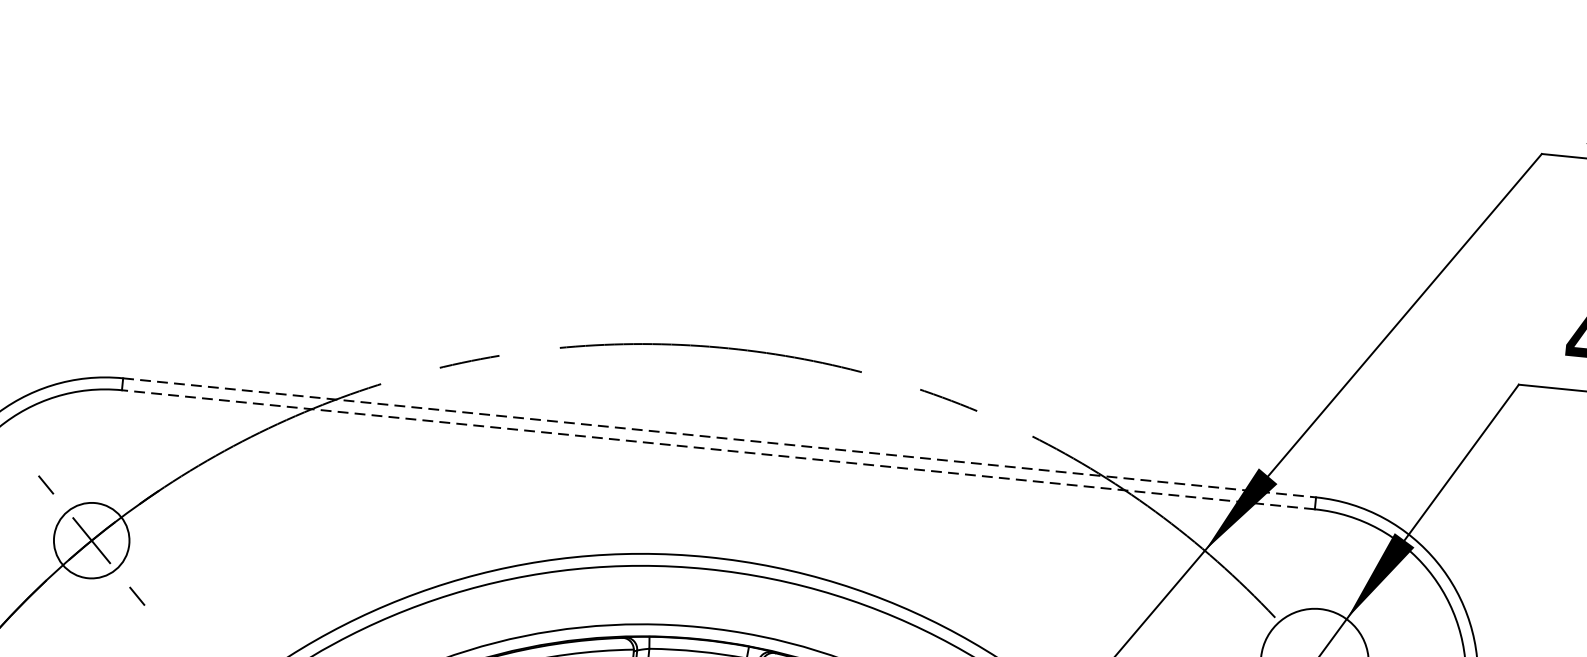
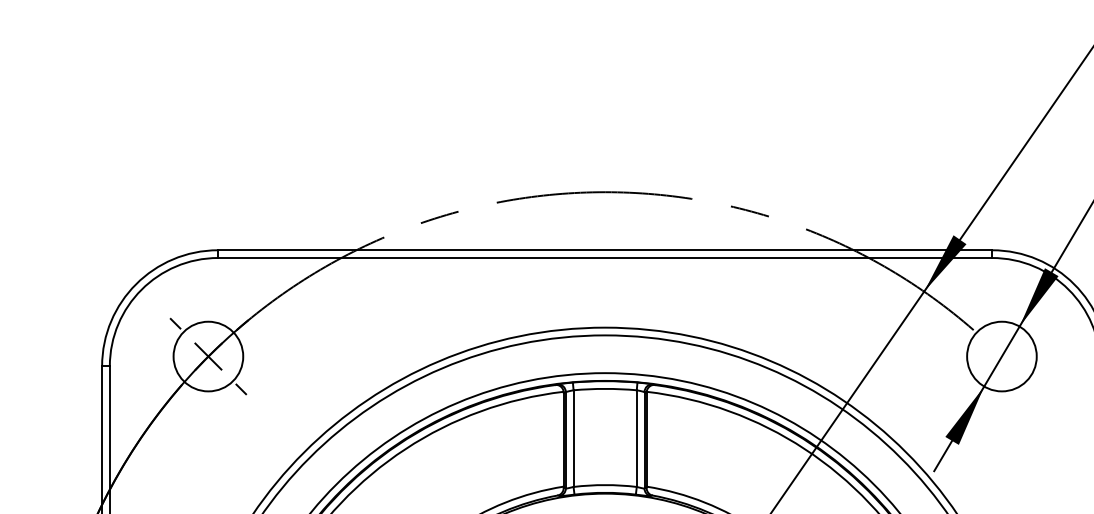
line: (720, 438) -> (605, 250), dashed -> solid
line: (718, 450) -> (605, 258), dashed -> solid
circle: (91, 540) -> (208, 356), size x1.43

